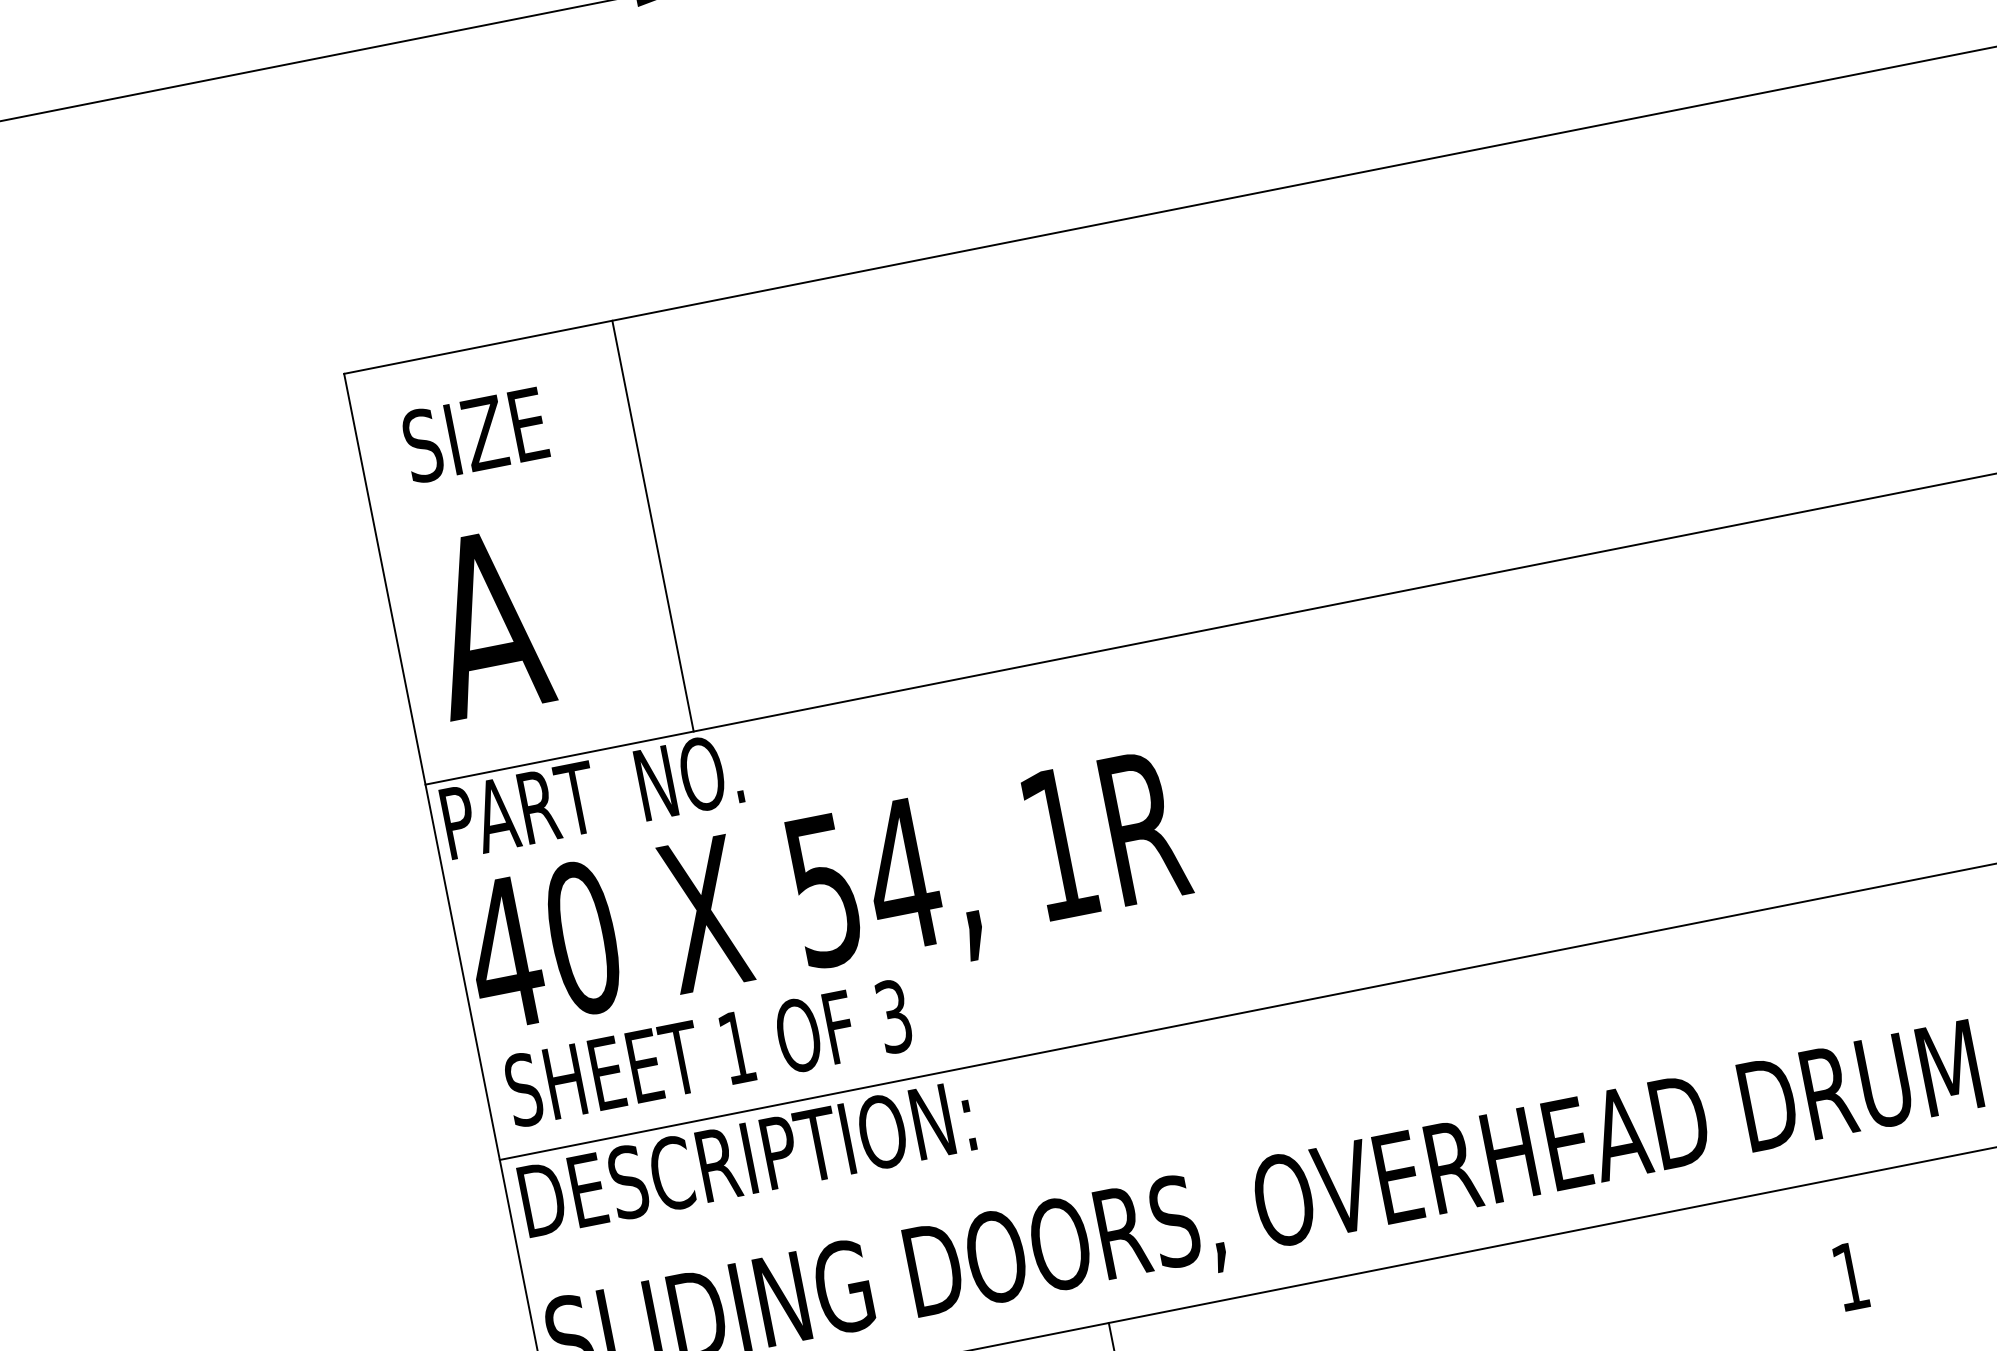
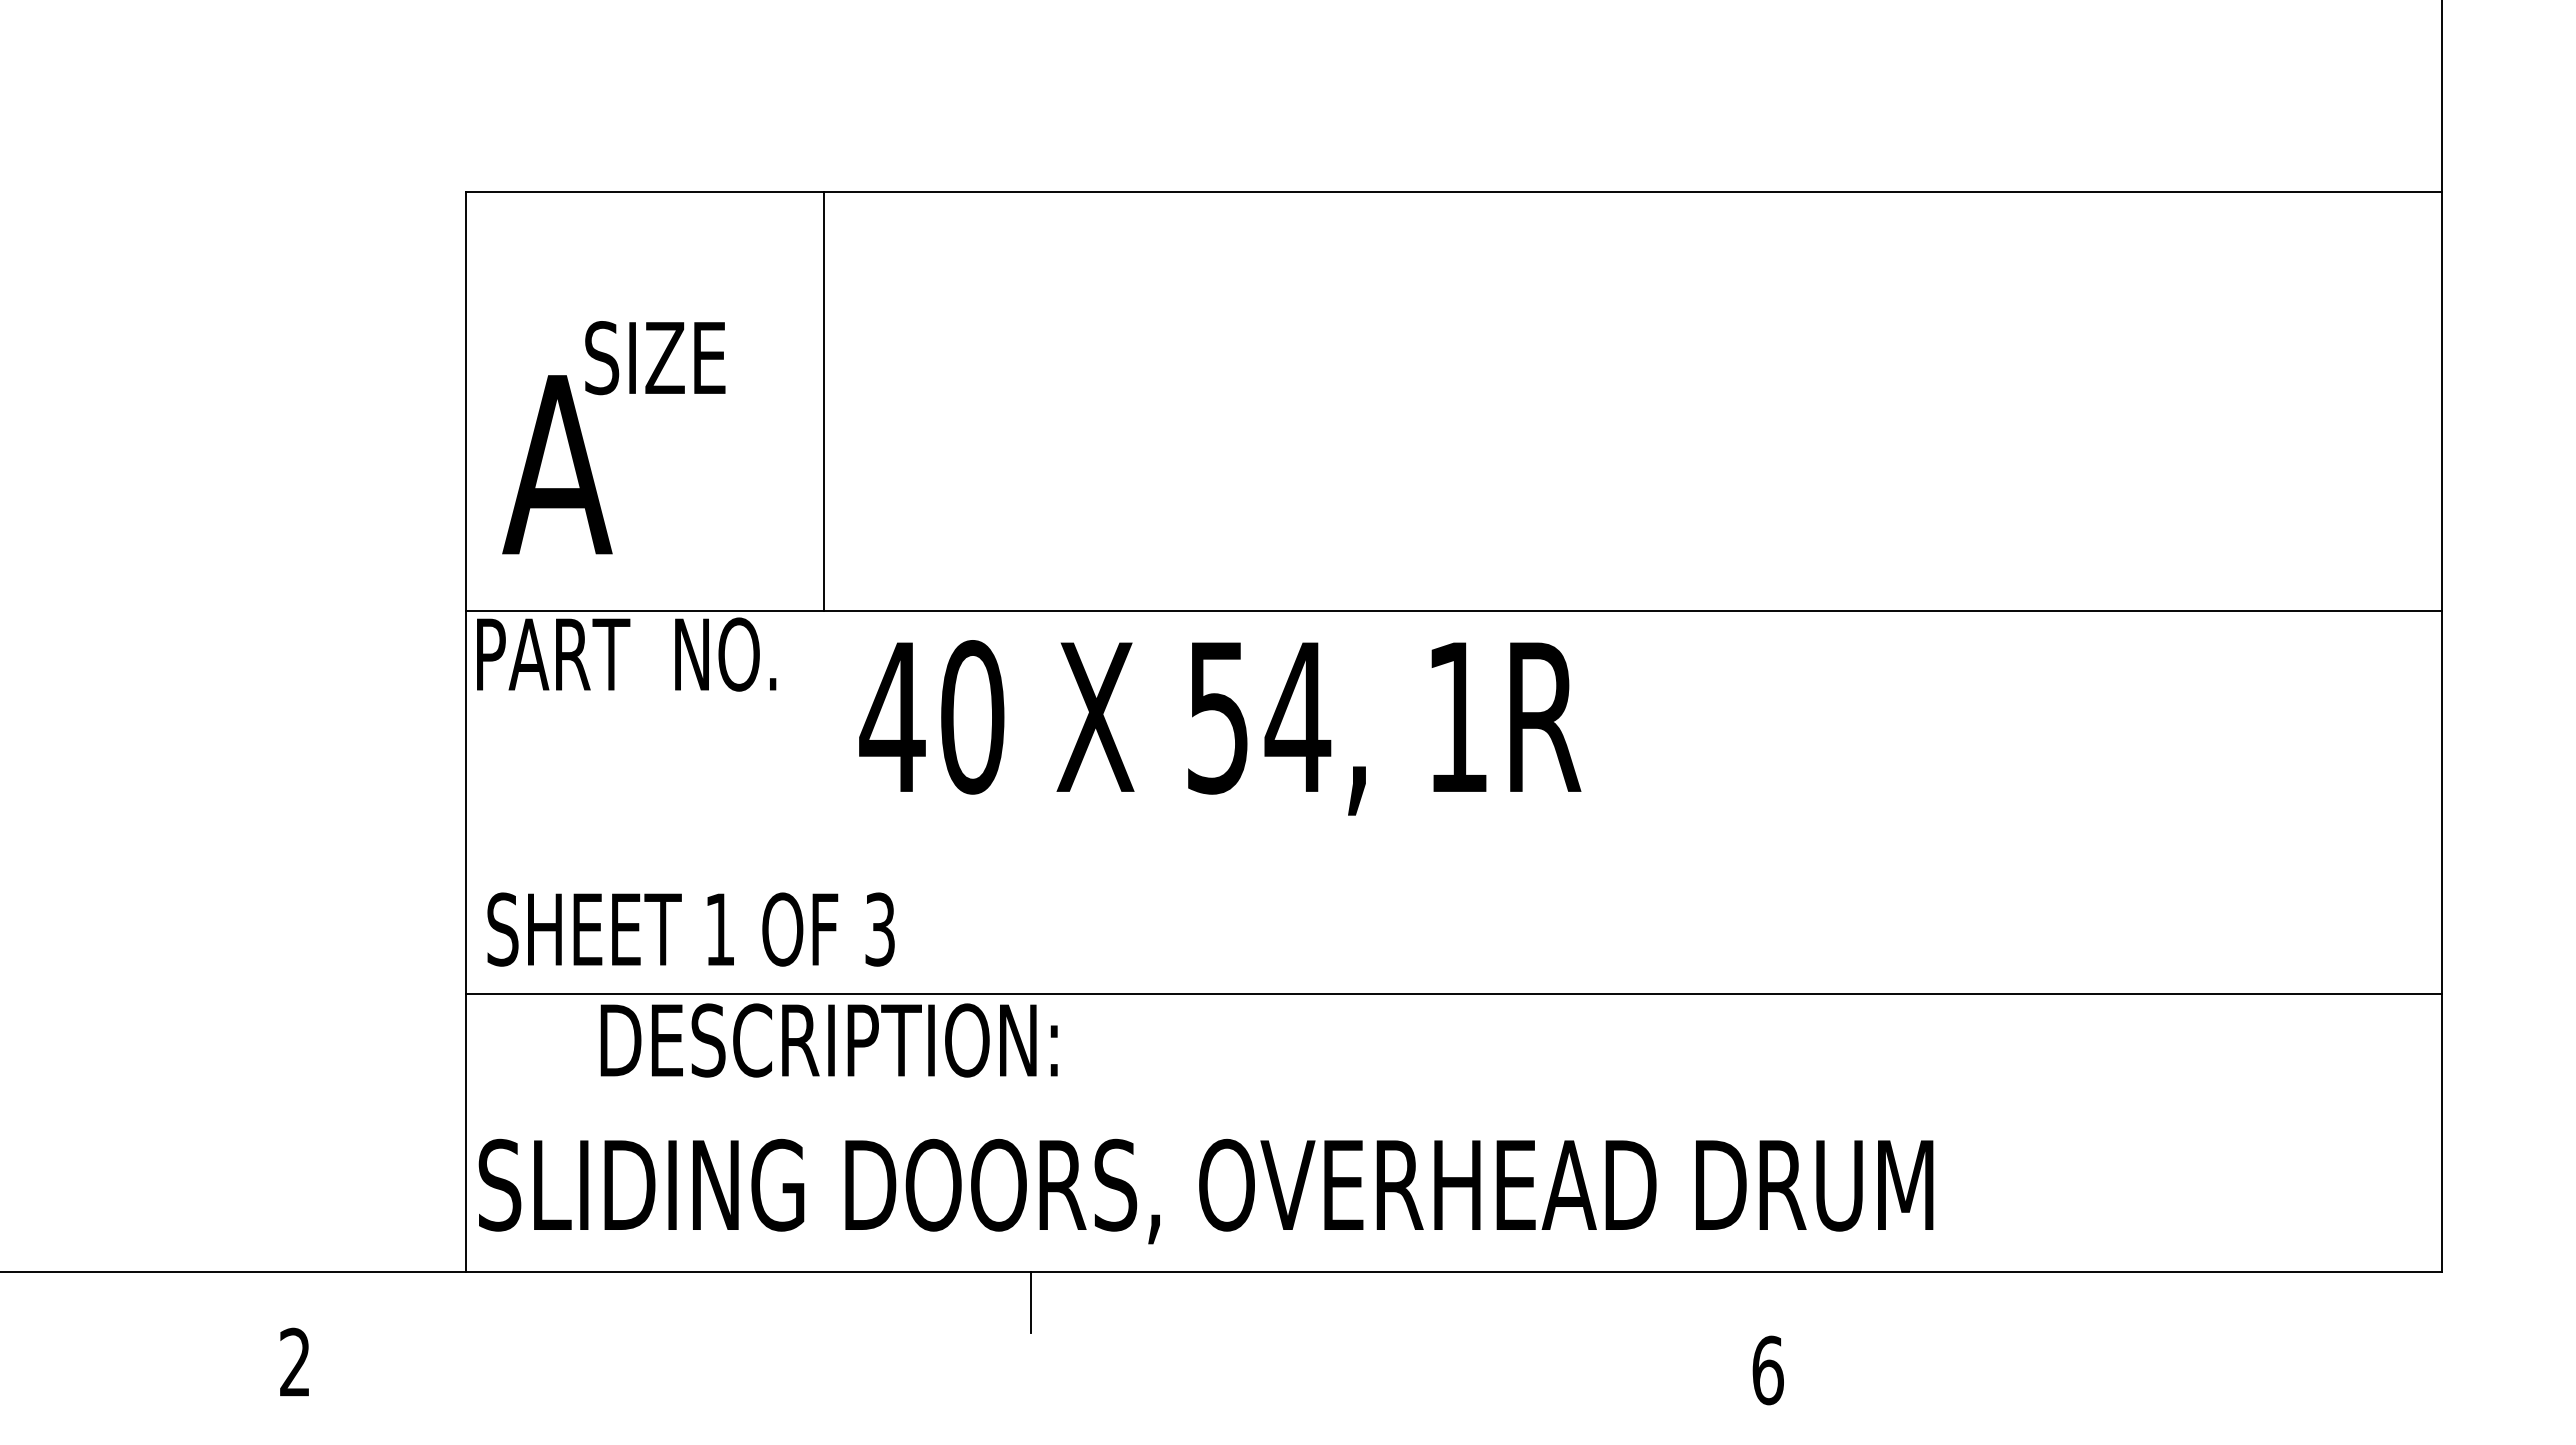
text: (475, 435) -> (655, 358), moved
line: (652, 526) -> (823, 401), moved
text: (828, 899) -> (1220, 727), moved
text: (746, 1158) -> (828, 1040), moved
text: (1850, 1276) -> (1767, 1370), 1 -> 6

